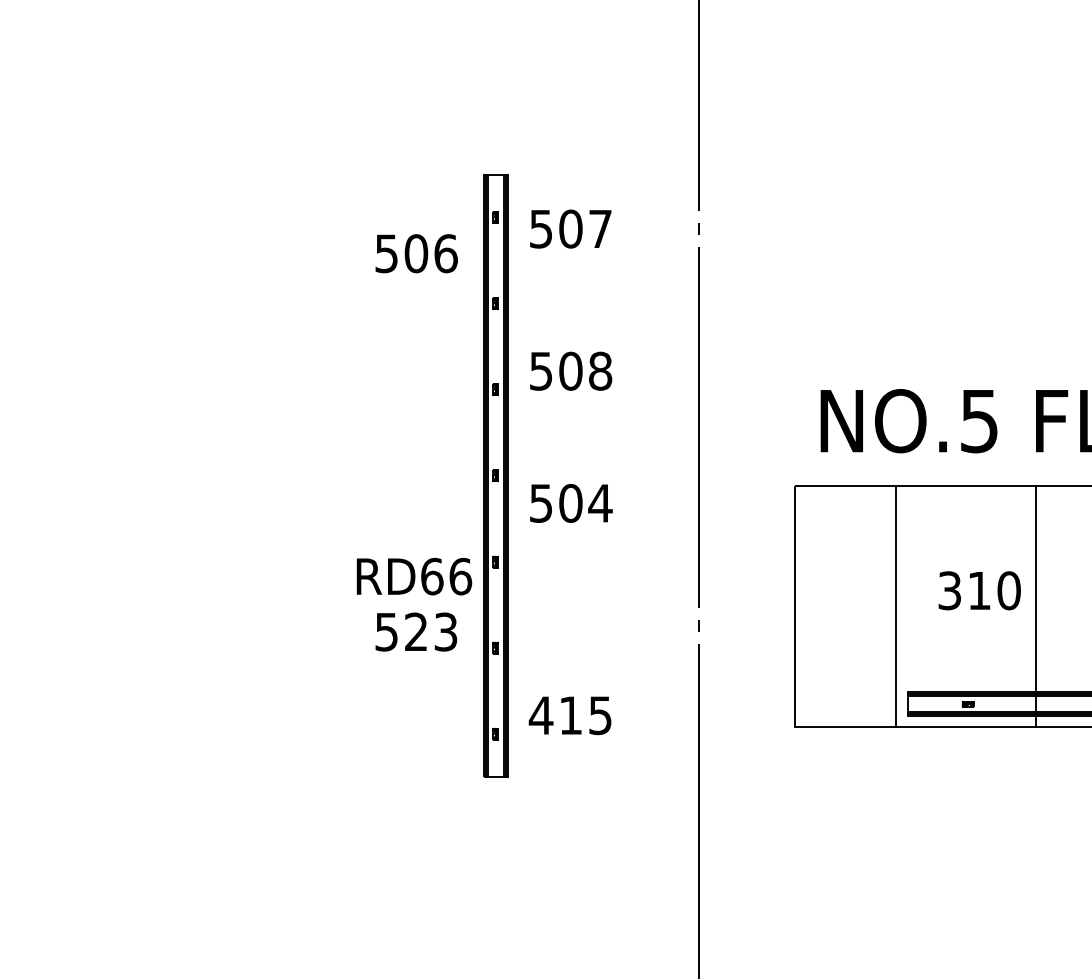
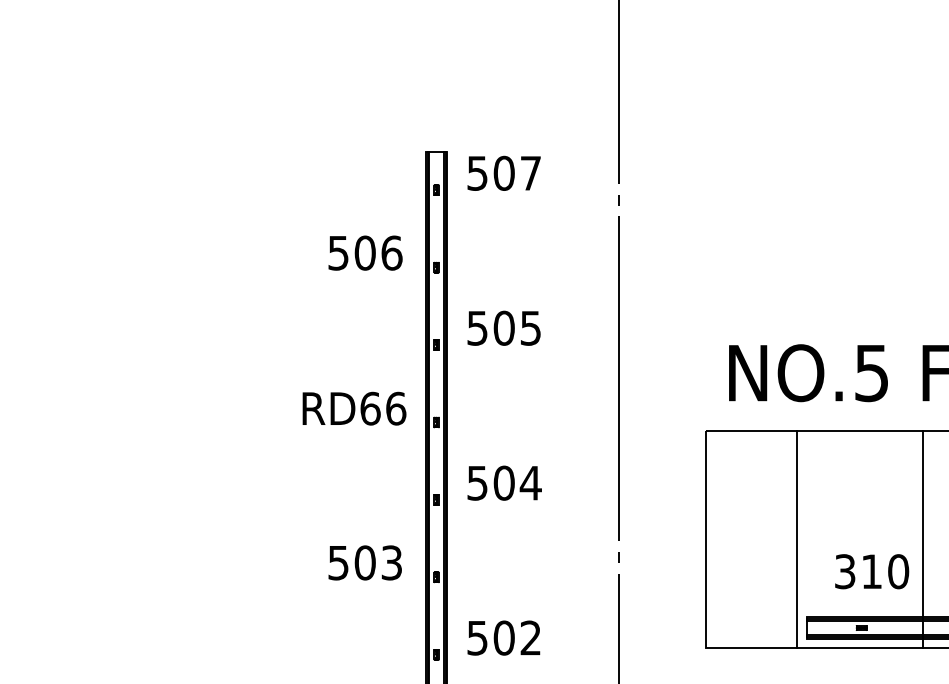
text: (570, 228) -> (503, 172), moved
text: (416, 253) -> (365, 252), moved
text: (600, 370) -> (530, 327), 508 -> 505
text: (571, 503) -> (504, 483), moved
text: (414, 576) -> (354, 408), moved
text: (979, 590) -> (871, 571), moved
text: (416, 631) -> (365, 562), 523 -> 503
text: (569, 715) -> (503, 638), 415 -> 502

